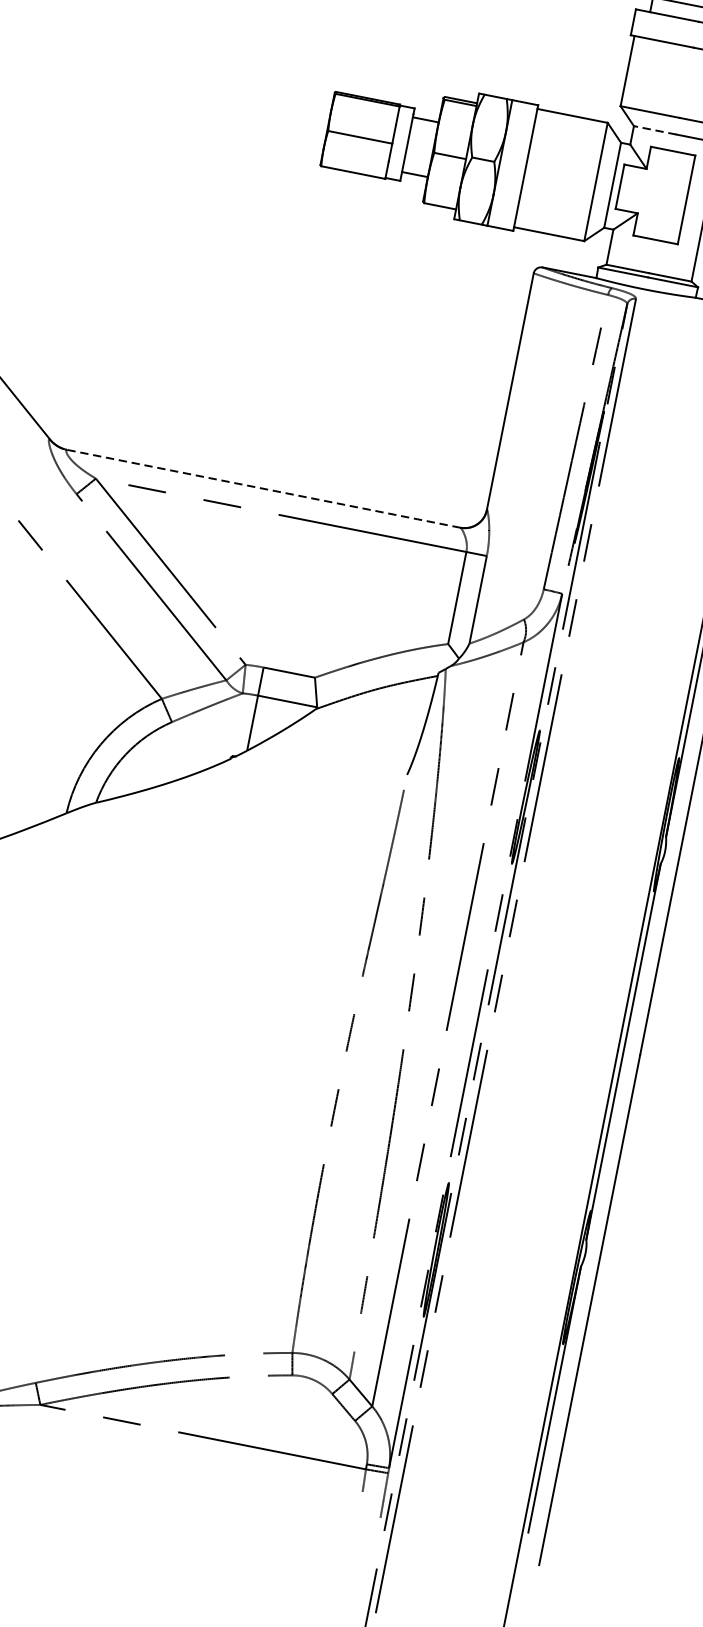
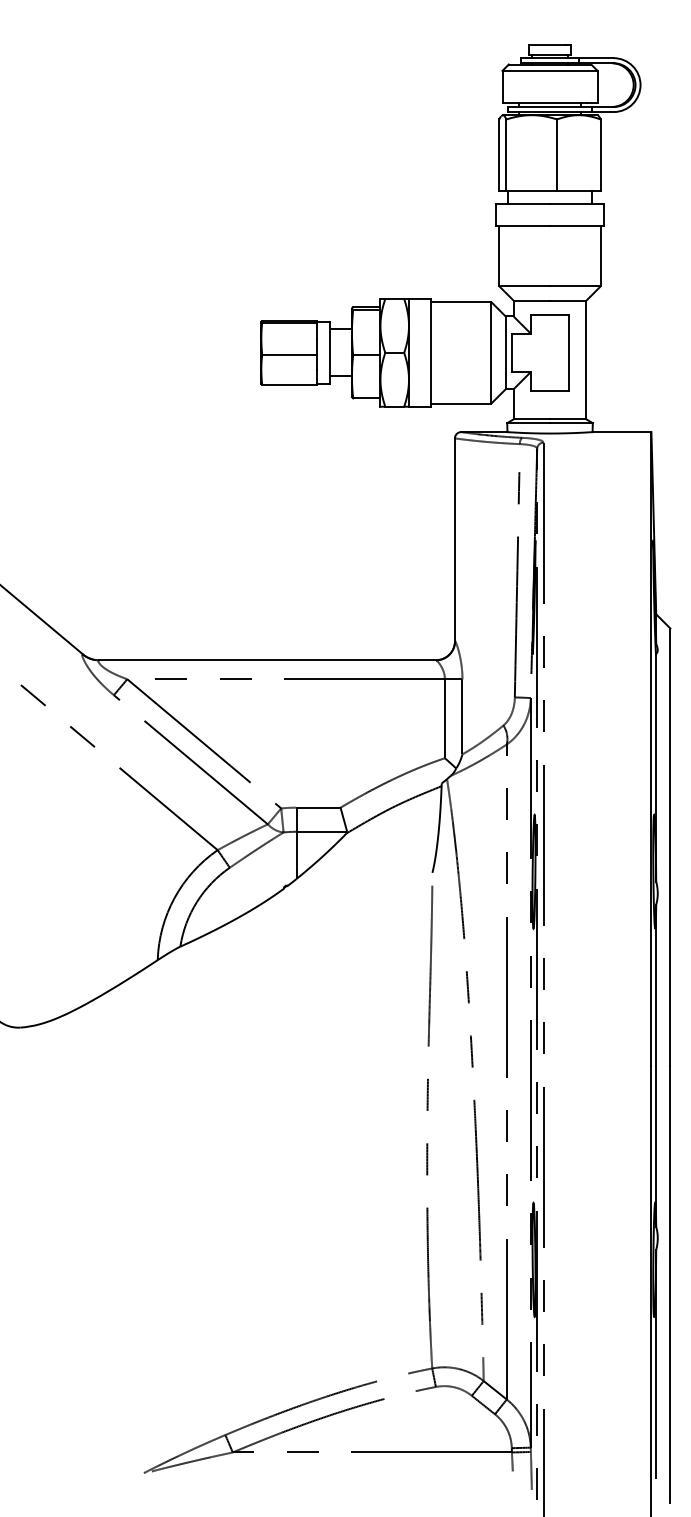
line: (654, 130) -> (531, 300), dashed -> solid
line: (263, 489) -> (267, 660), dashed -> solid

